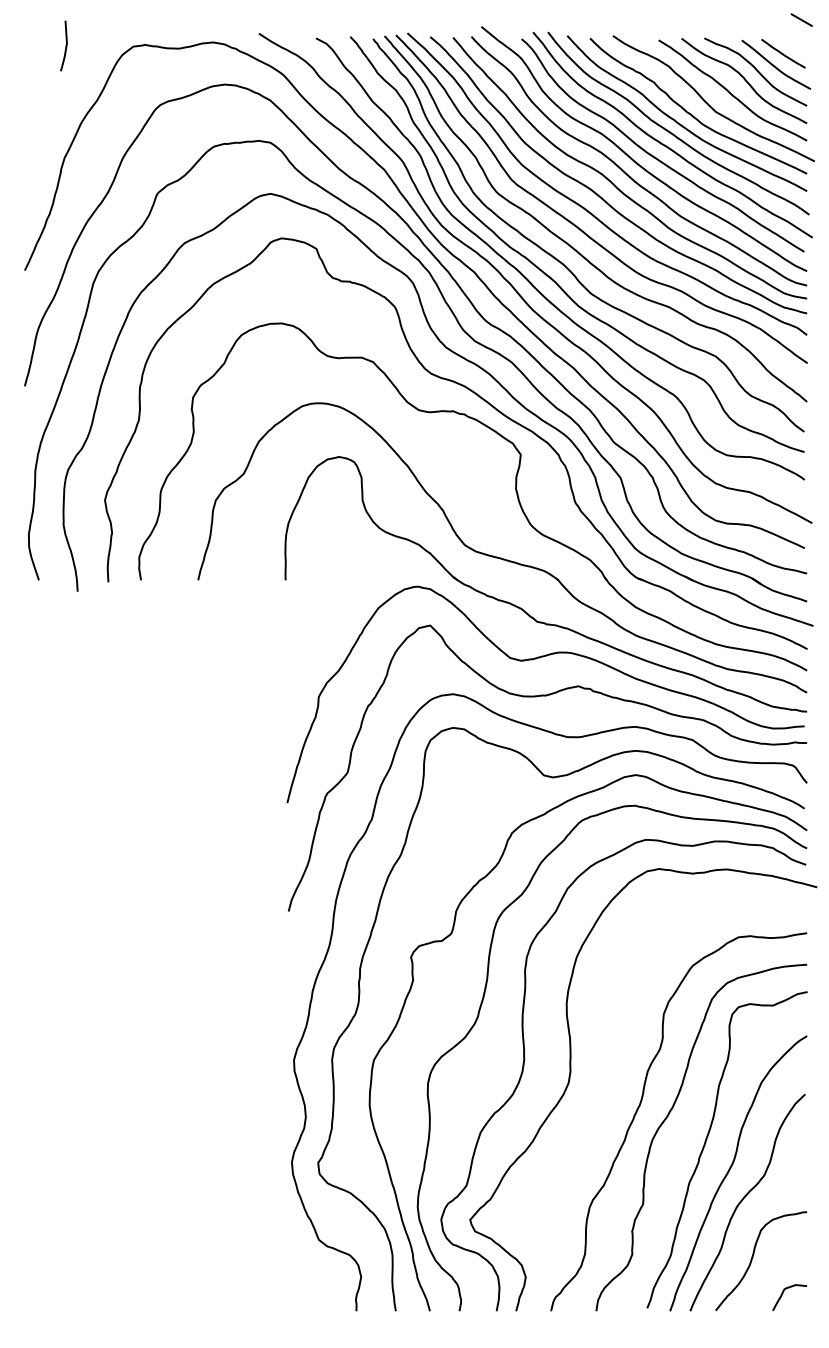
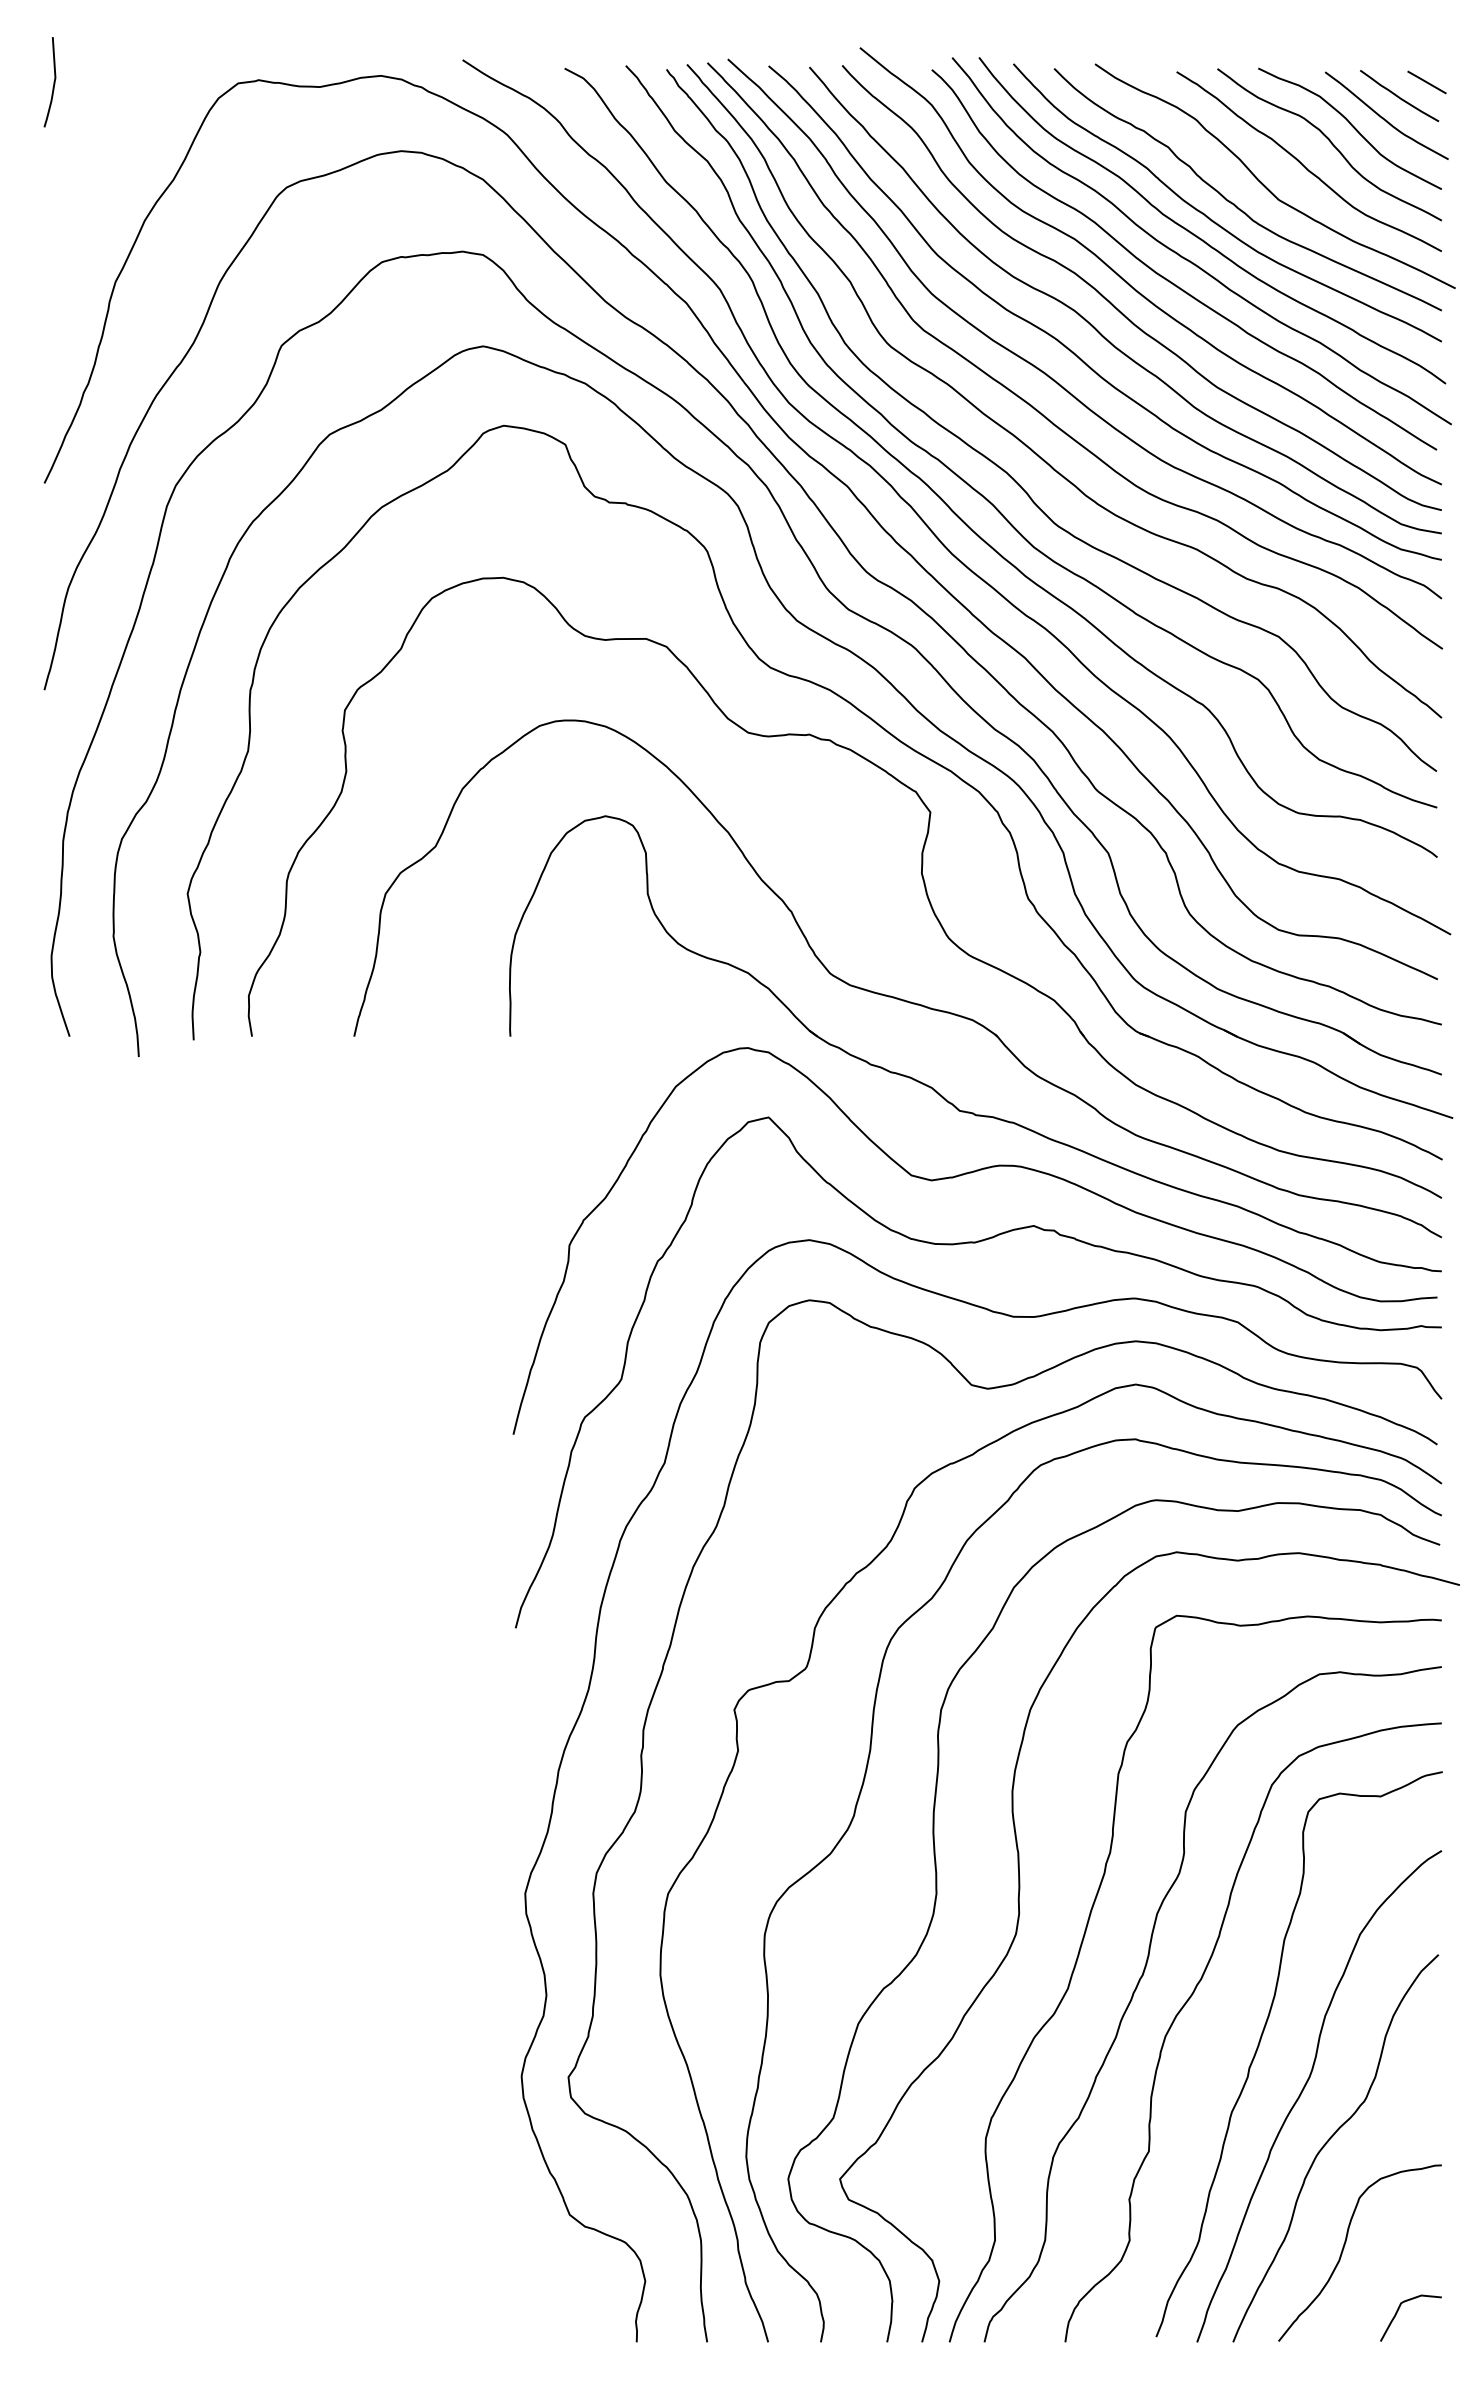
line: (801, 19) -> (1426, 81), moved
curve: (65, 45) -> (52, 81), moved
curve: (605, 1092) -> (1081, 1951), added

